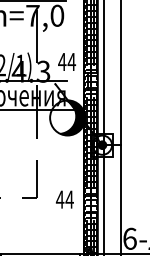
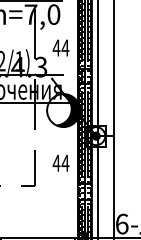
text: (66, 61) -> (60, 47), moved
text: (64, 199) -> (60, 163), moved

